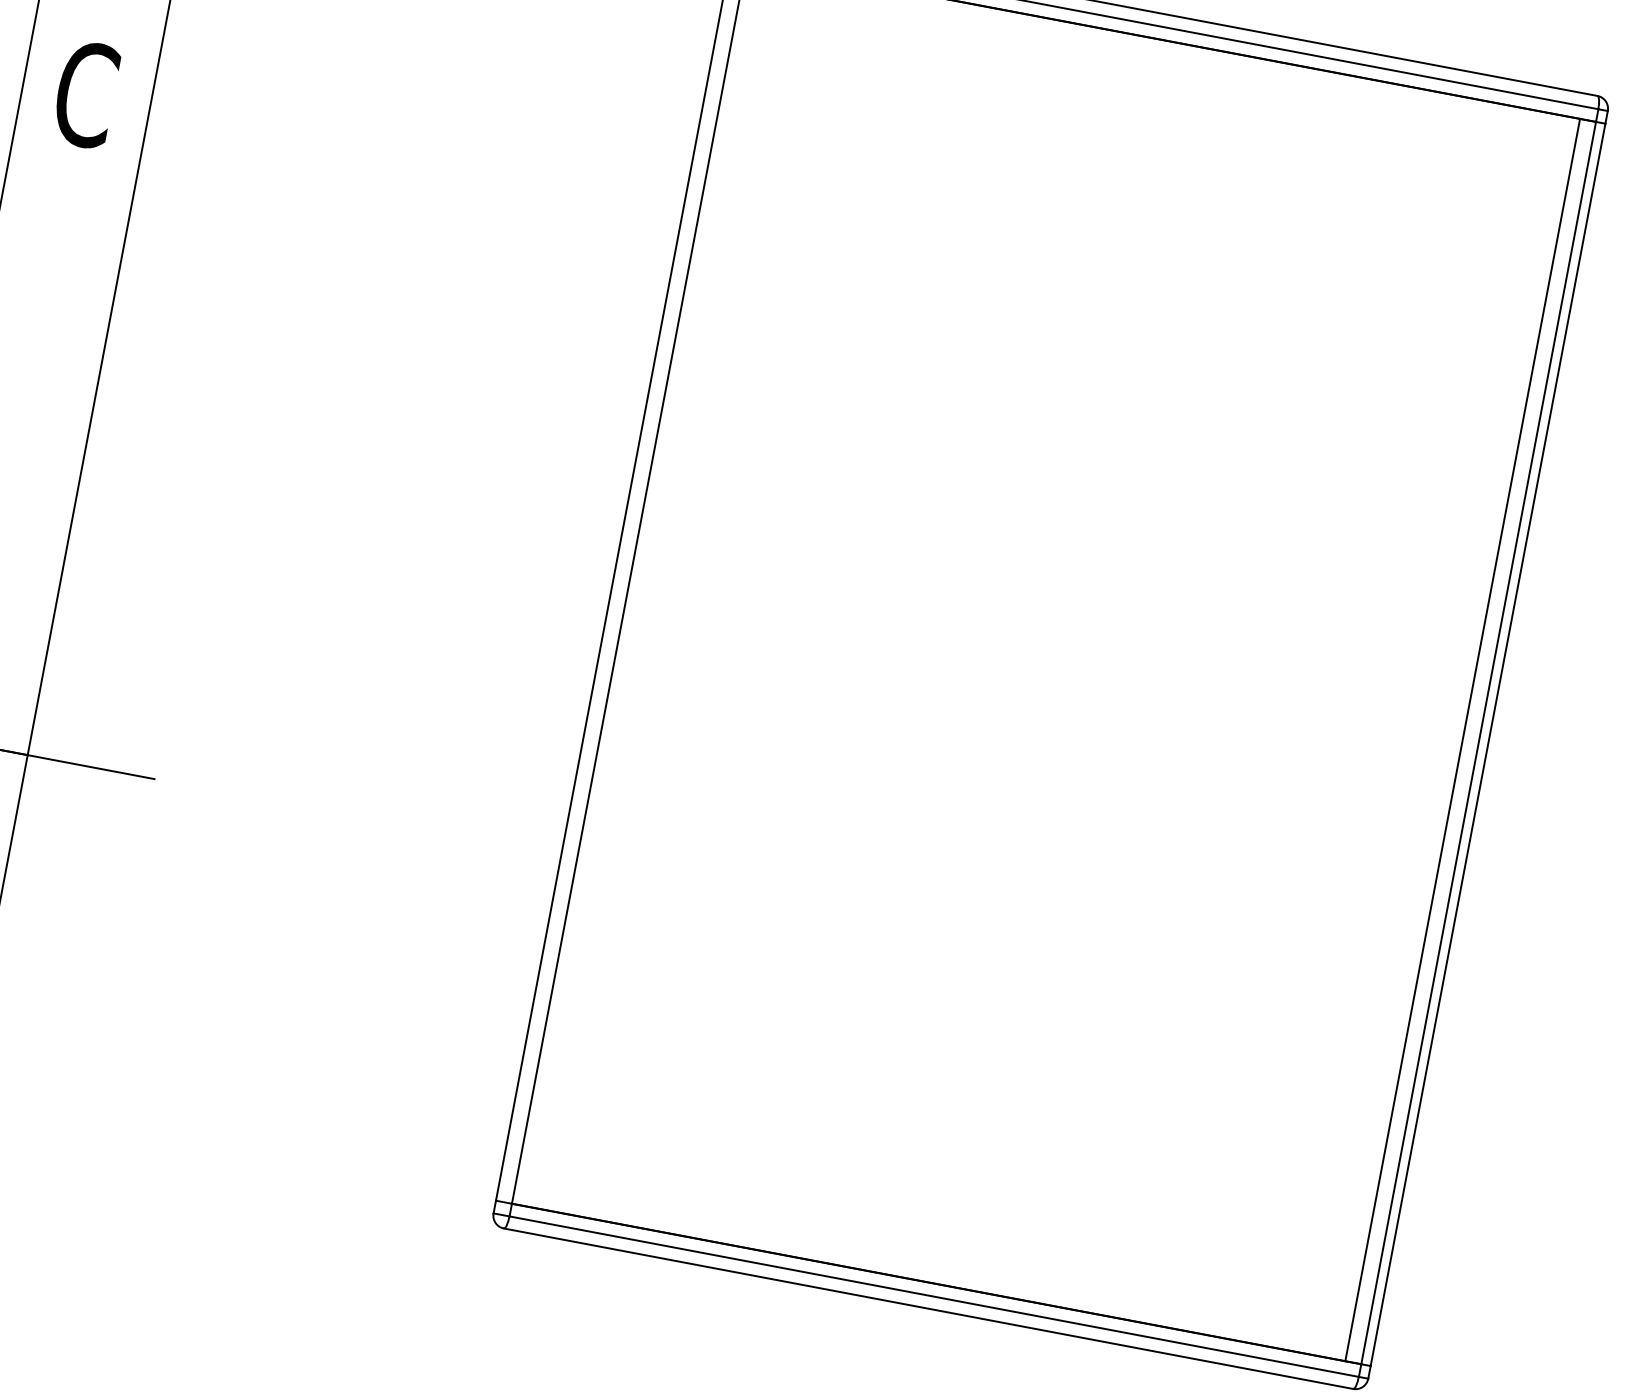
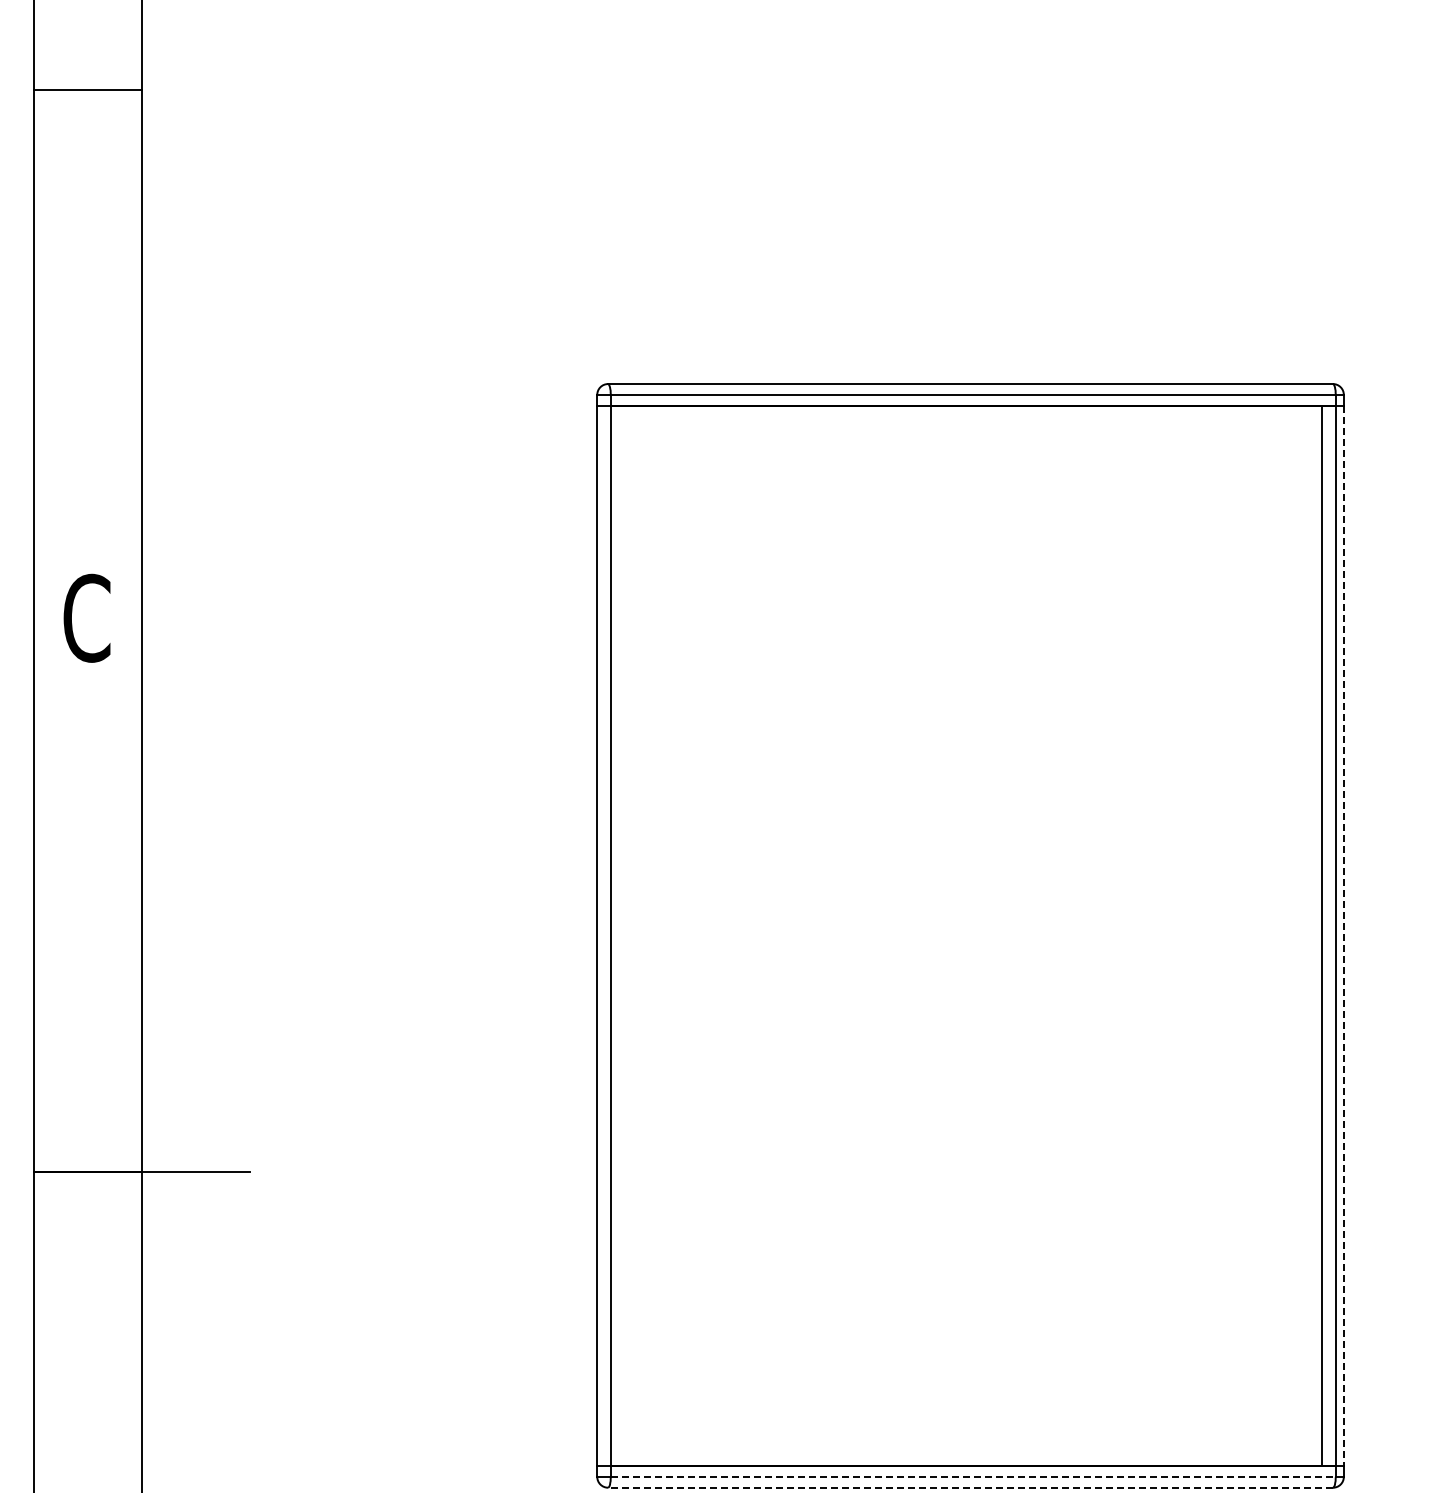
line: (1487, 745) -> (1343, 936), solid -> dashed
line: (934, 1296) -> (973, 1476), solid -> dashed
line: (928, 1308) -> (970, 1487), solid -> dashed

